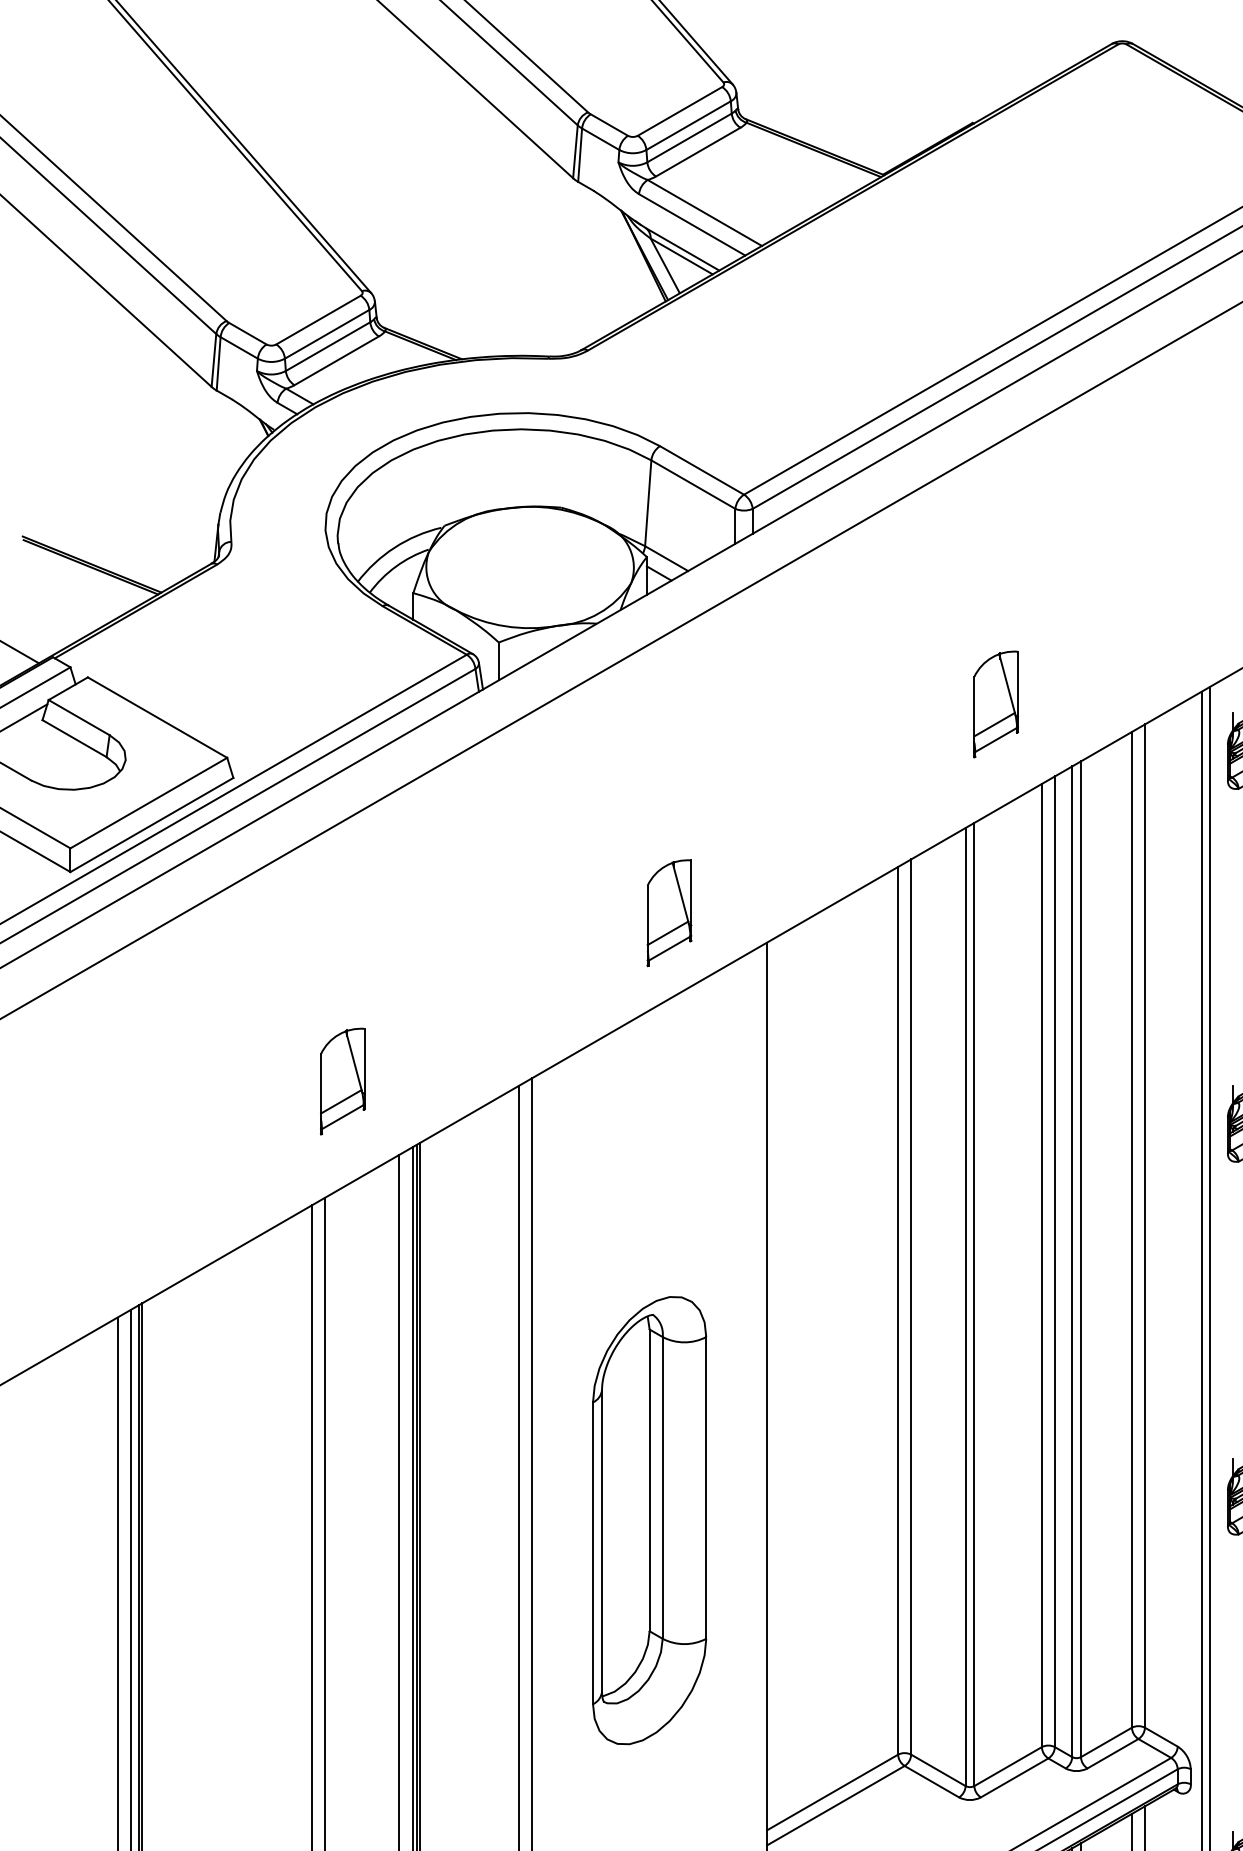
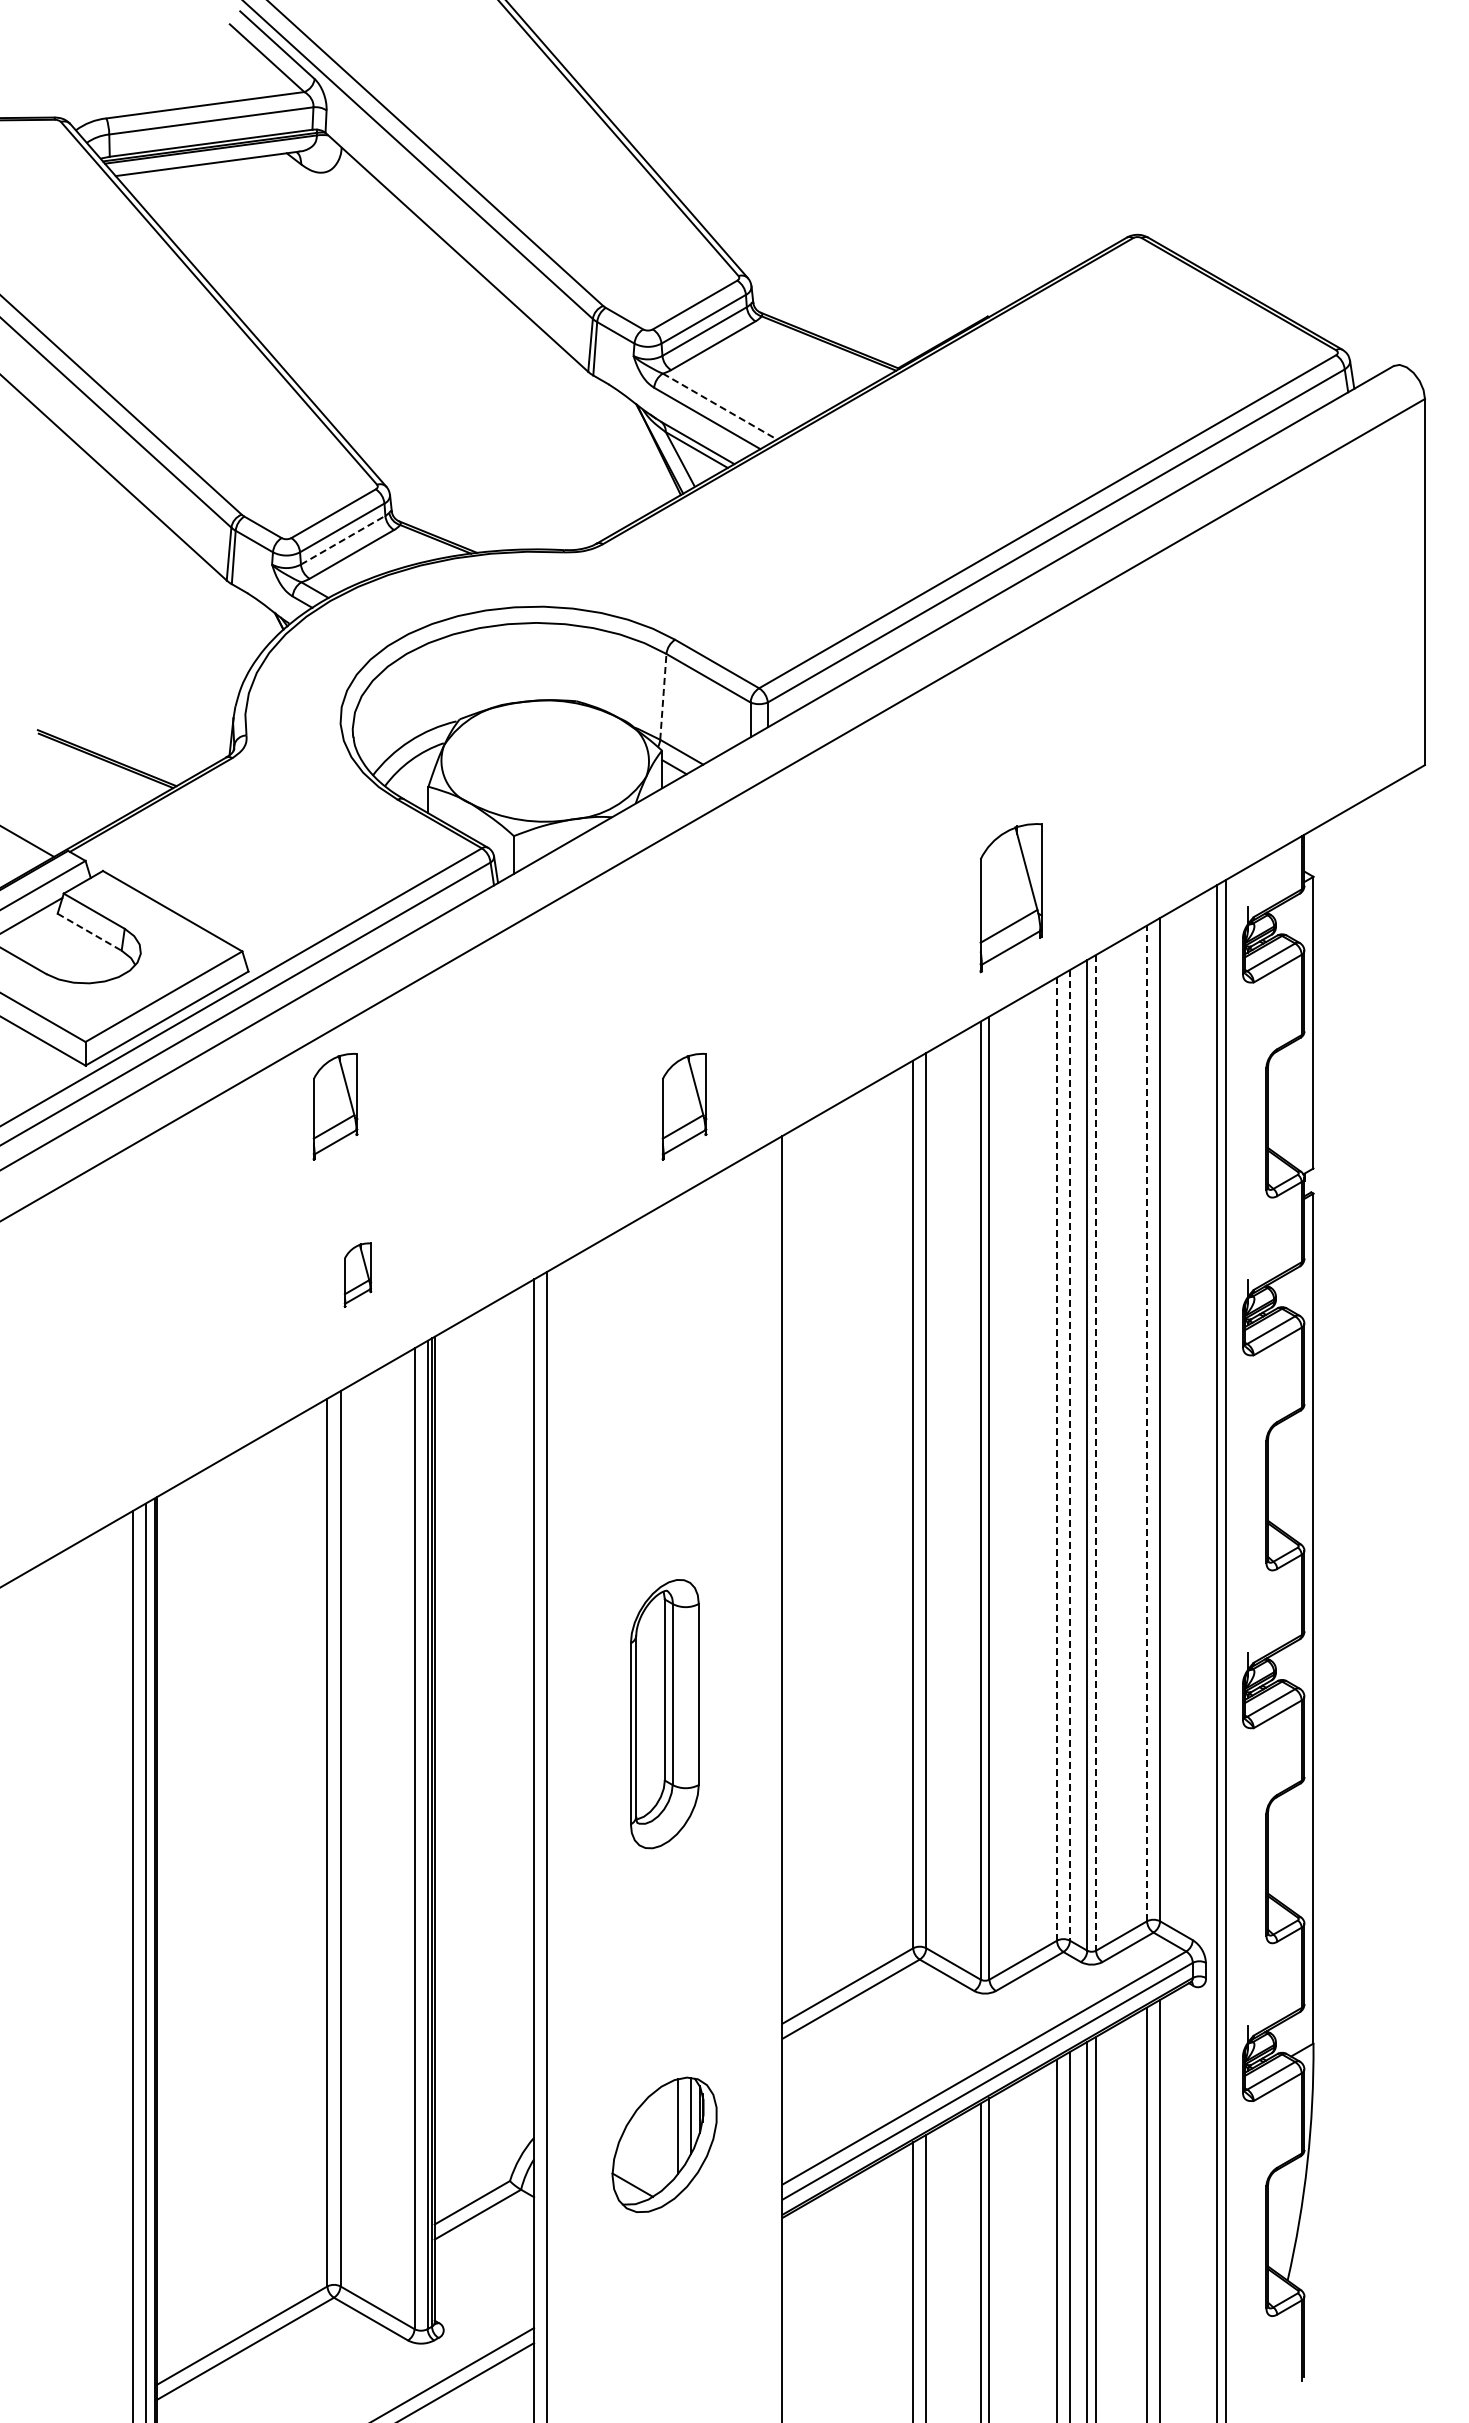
line: (704, 212) -> (719, 406), solid -> dashed
line: (328, 346) -> (343, 540), solid -> dashed
line: (648, 502) -> (663, 696), solid -> dashed
part: (996, 703) -> (1011, 897), size x1.4
line: (74, 738) -> (89, 932), solid -> dashed
part: (320, 912) -> (335, 1106), added
part: (342, 1080) -> (357, 1274), size x0.6
line: (1132, 1229) -> (1147, 1423), solid -> dashed
line: (1081, 1258) -> (1096, 1452), solid -> dashed
line: (1055, 1261) -> (1070, 1455), solid -> dashed
line: (1041, 1265) -> (1056, 1459), solid -> dashed
part: (649, 1519) -> (664, 1713), size x0.6

